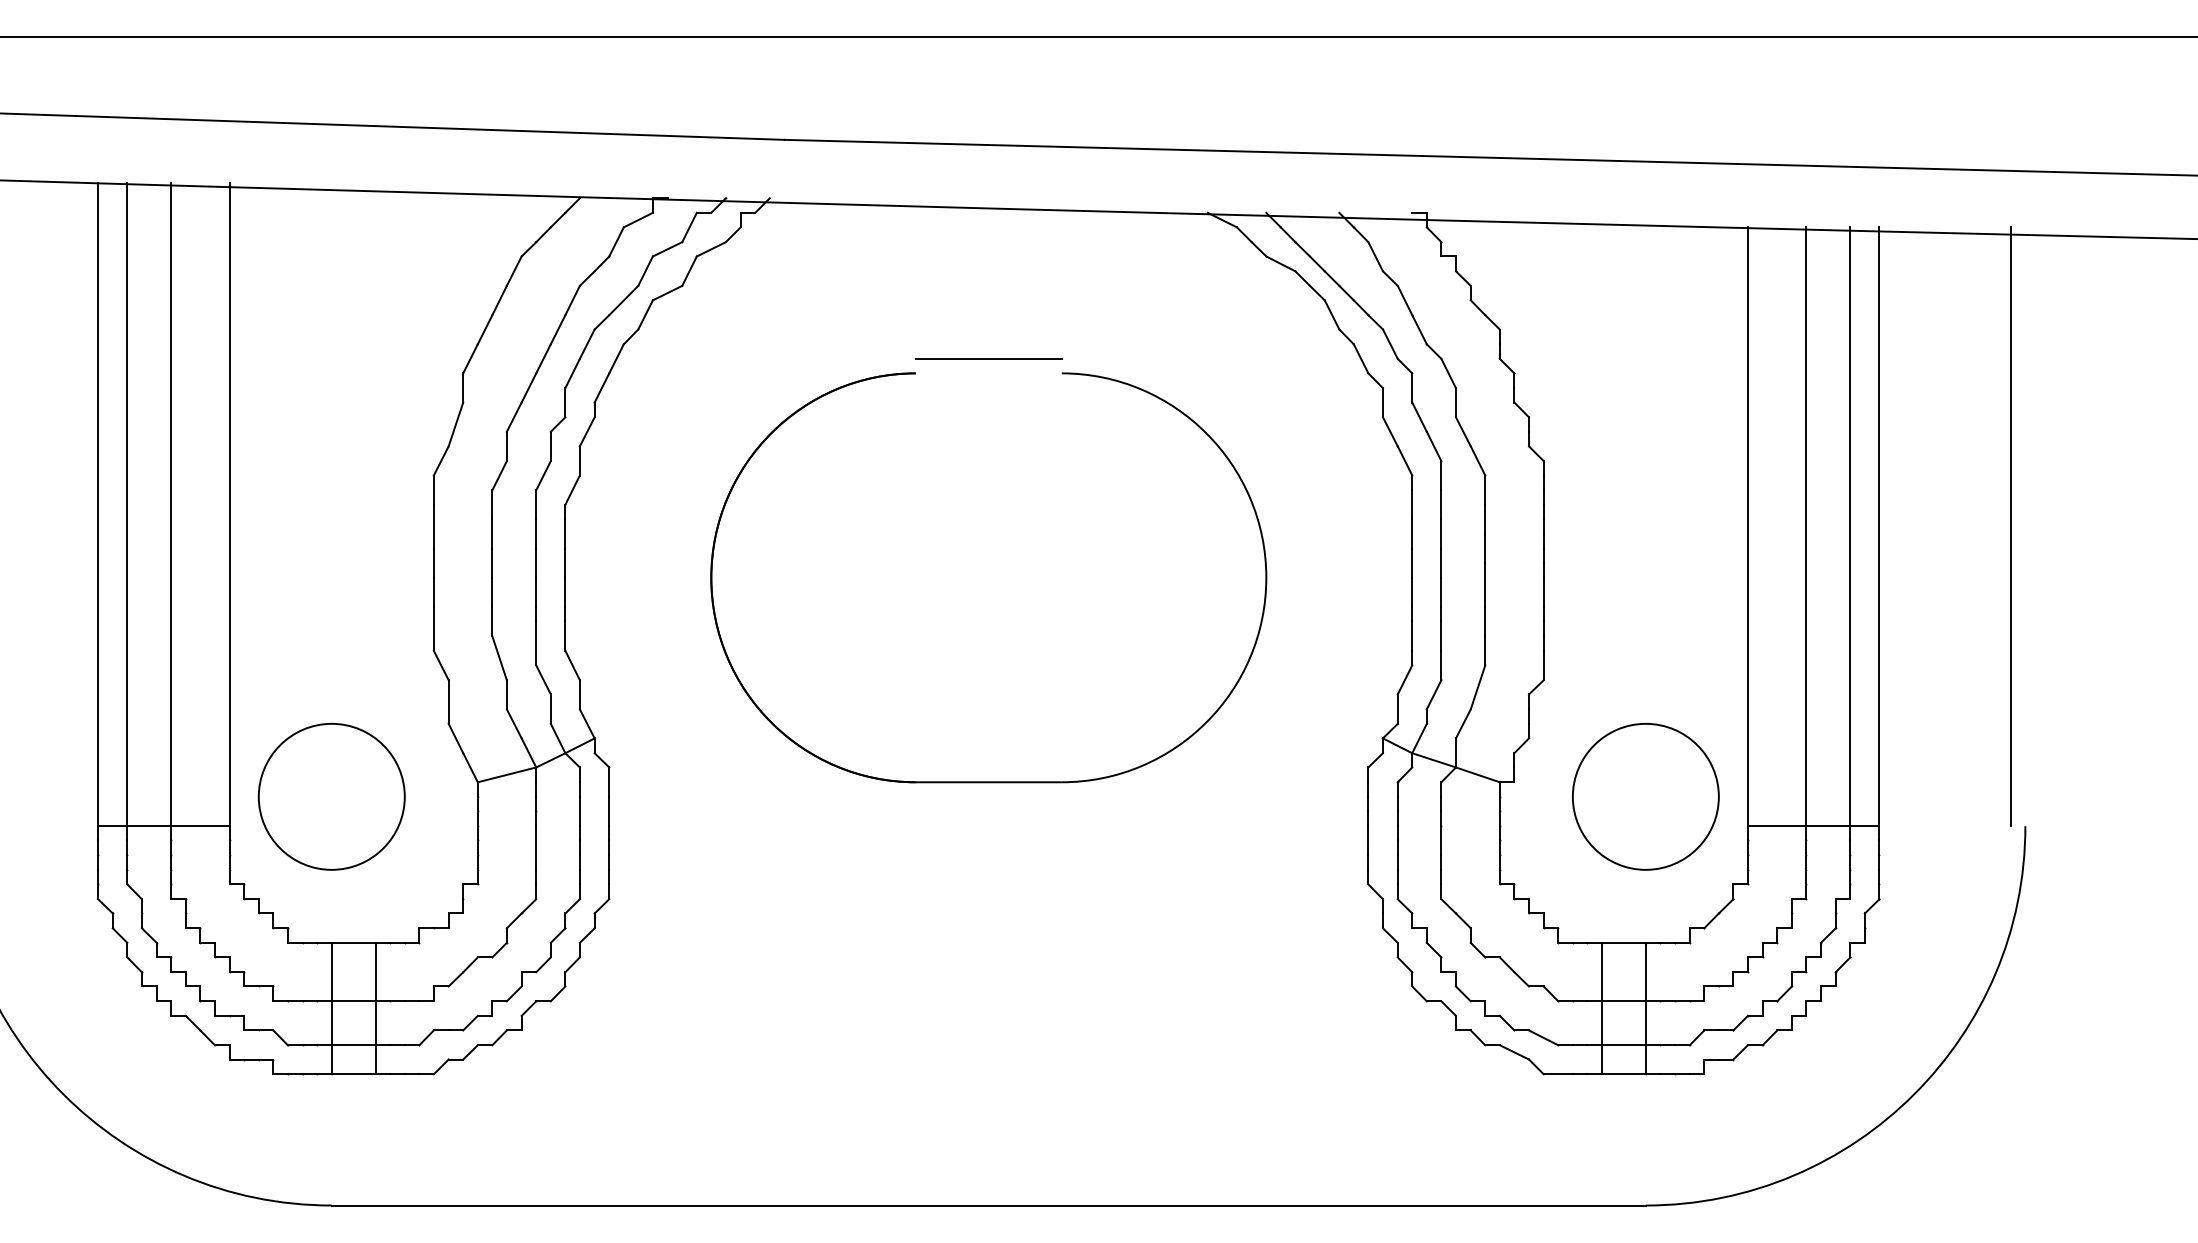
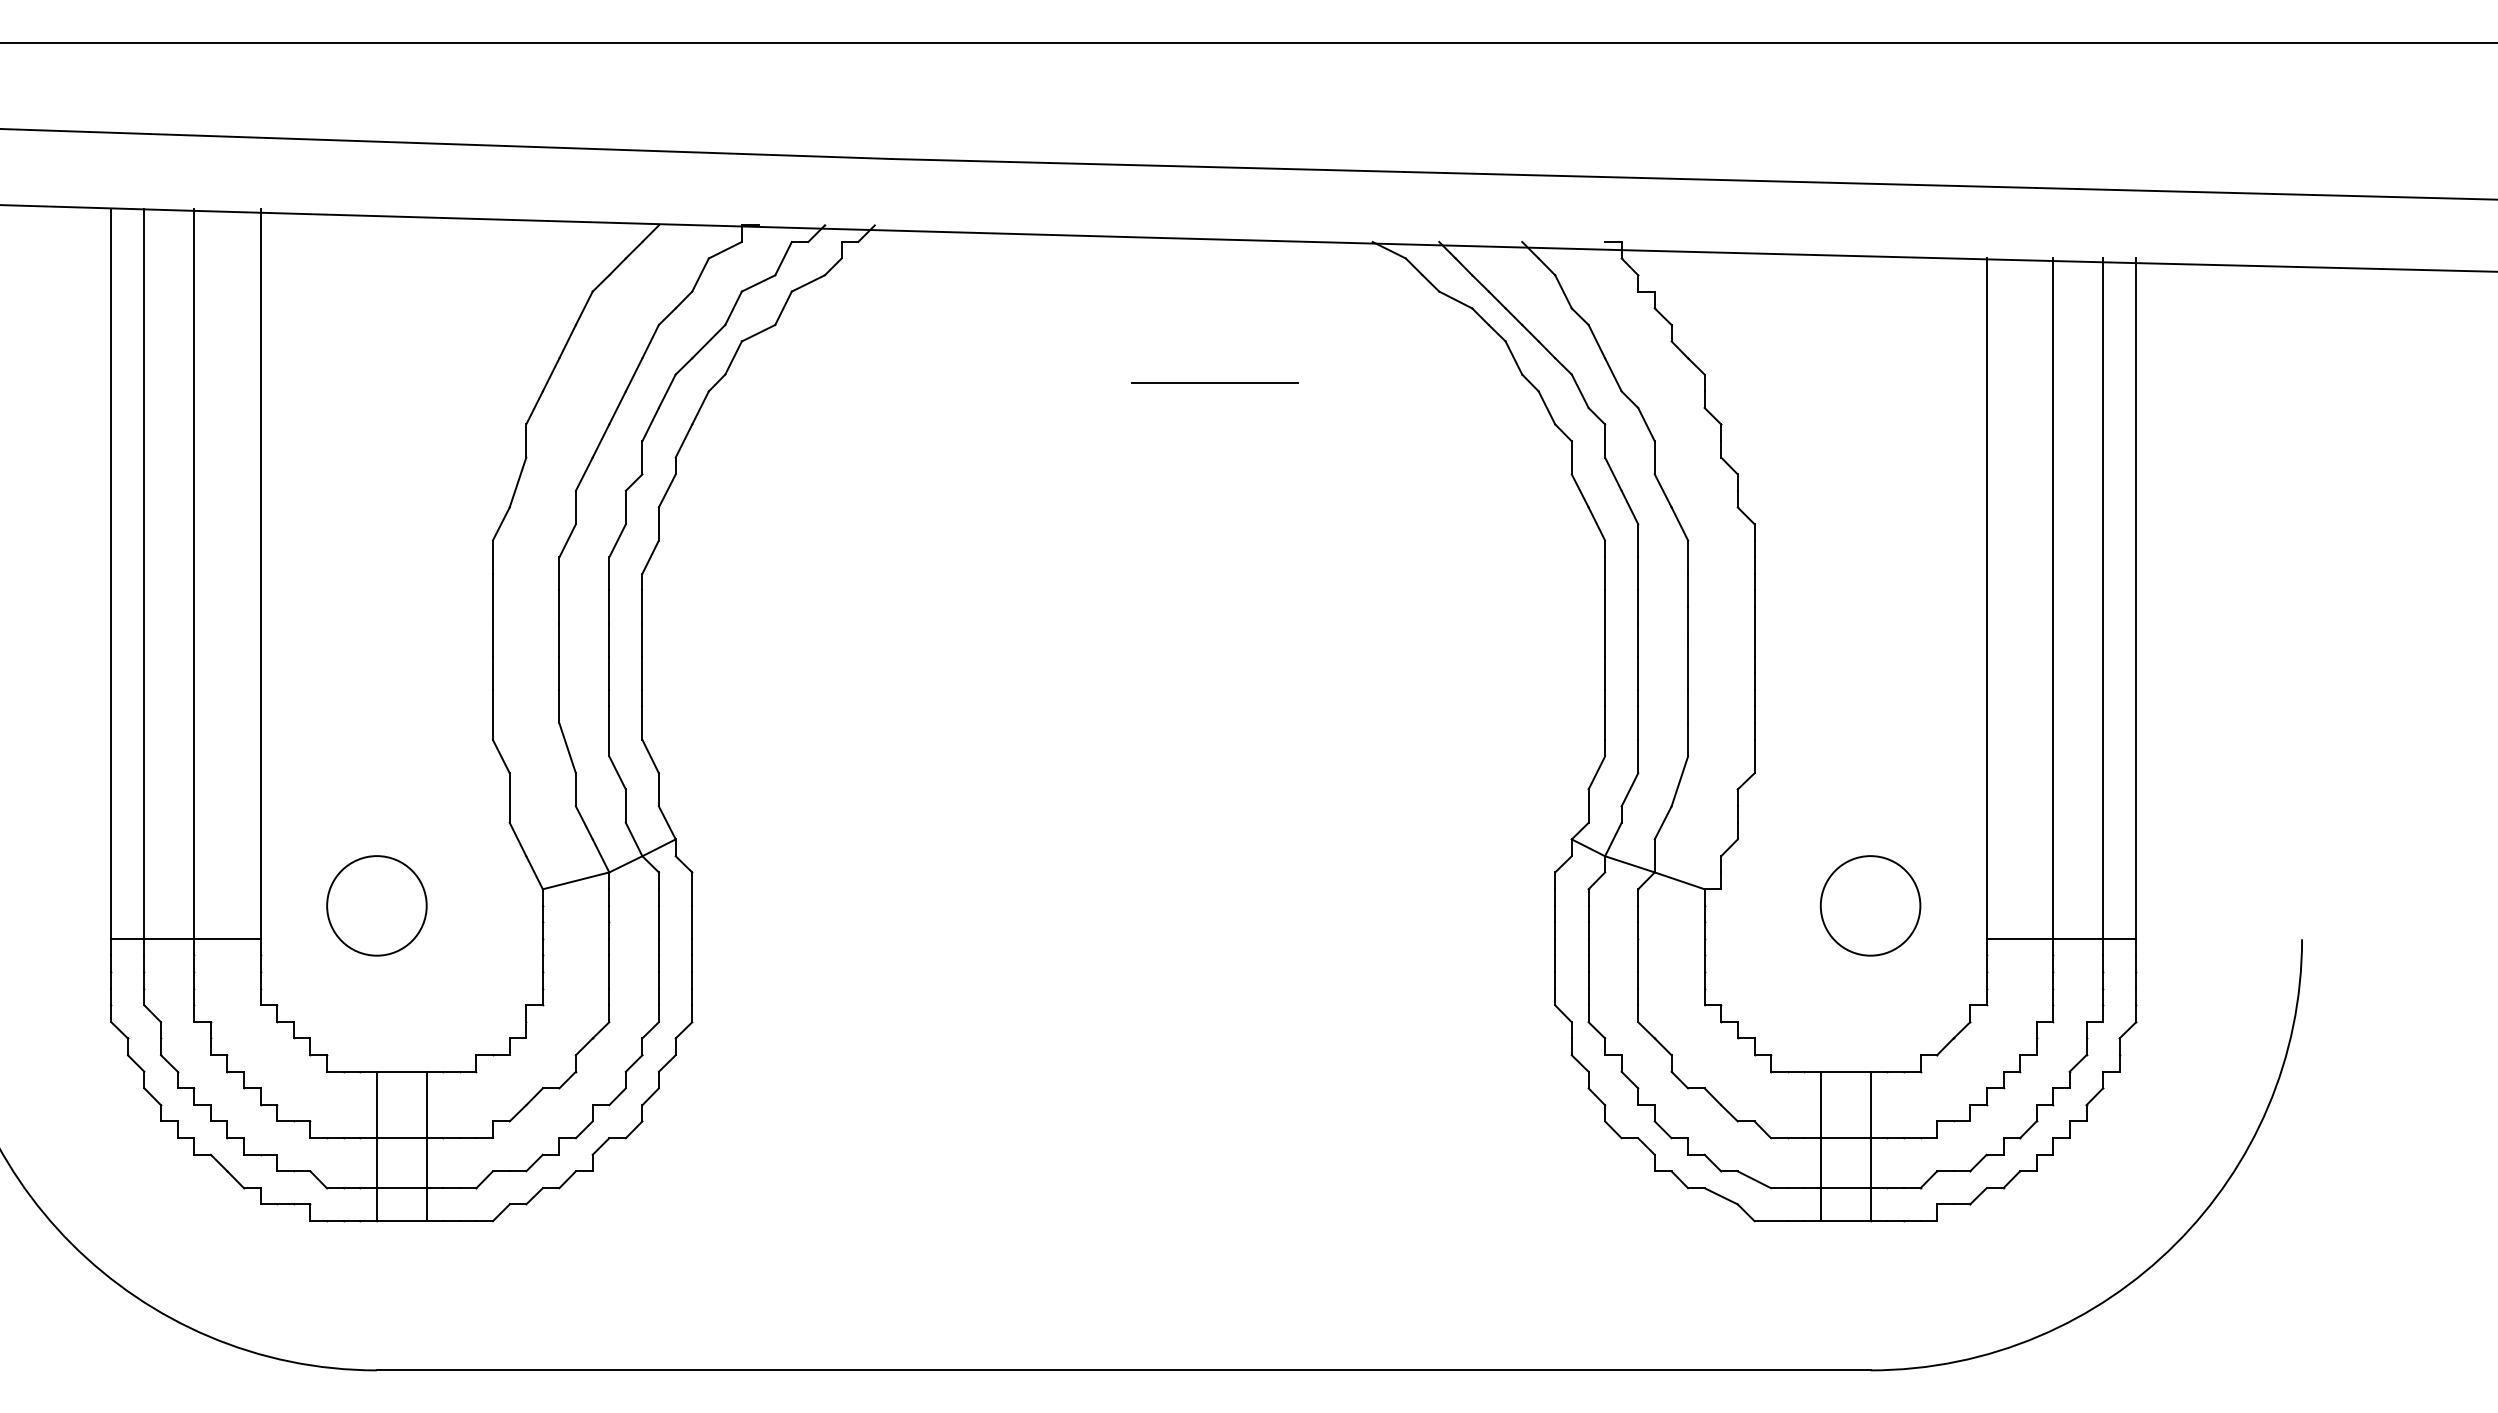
line: (988, 358) -> (1214, 382), moved
line: (2010, 526) -> (2285, 598), removed
part: (988, 781) -> (1123, 888), removed
part: (331, 796) -> (376, 905), size x0.6
part: (1645, 796) -> (1870, 905), size x0.6

